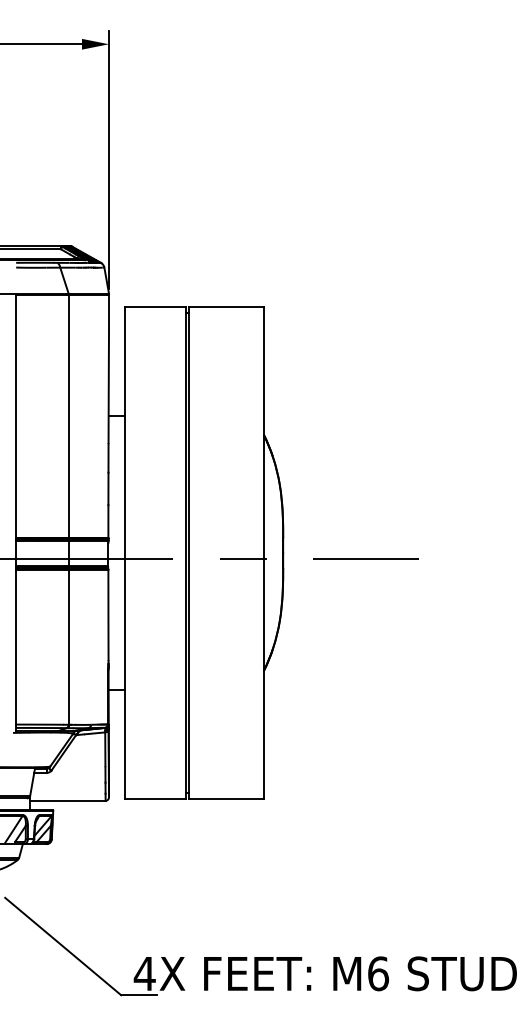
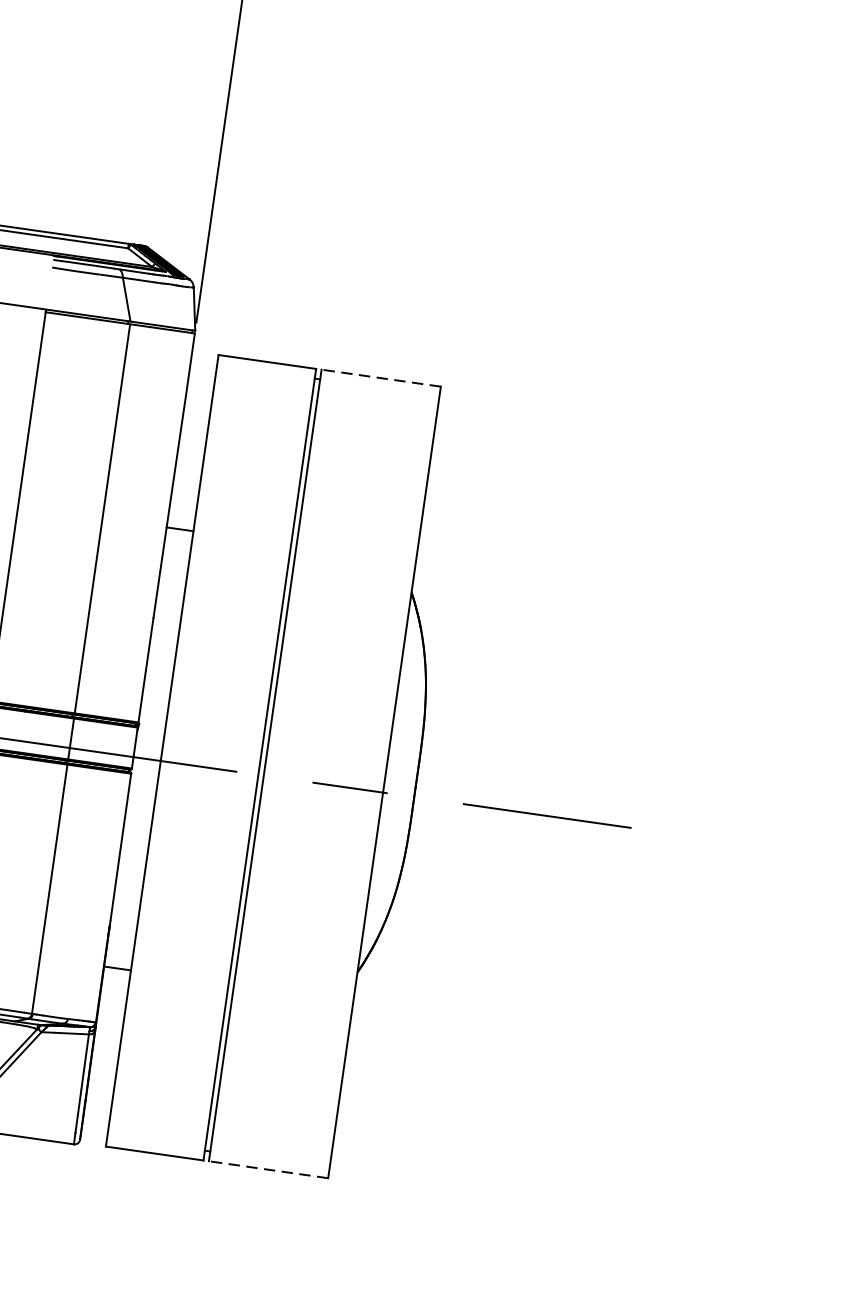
line: (226, 306) -> (381, 378), solid -> dashed
line: (226, 799) -> (268, 1169), solid -> dashed

